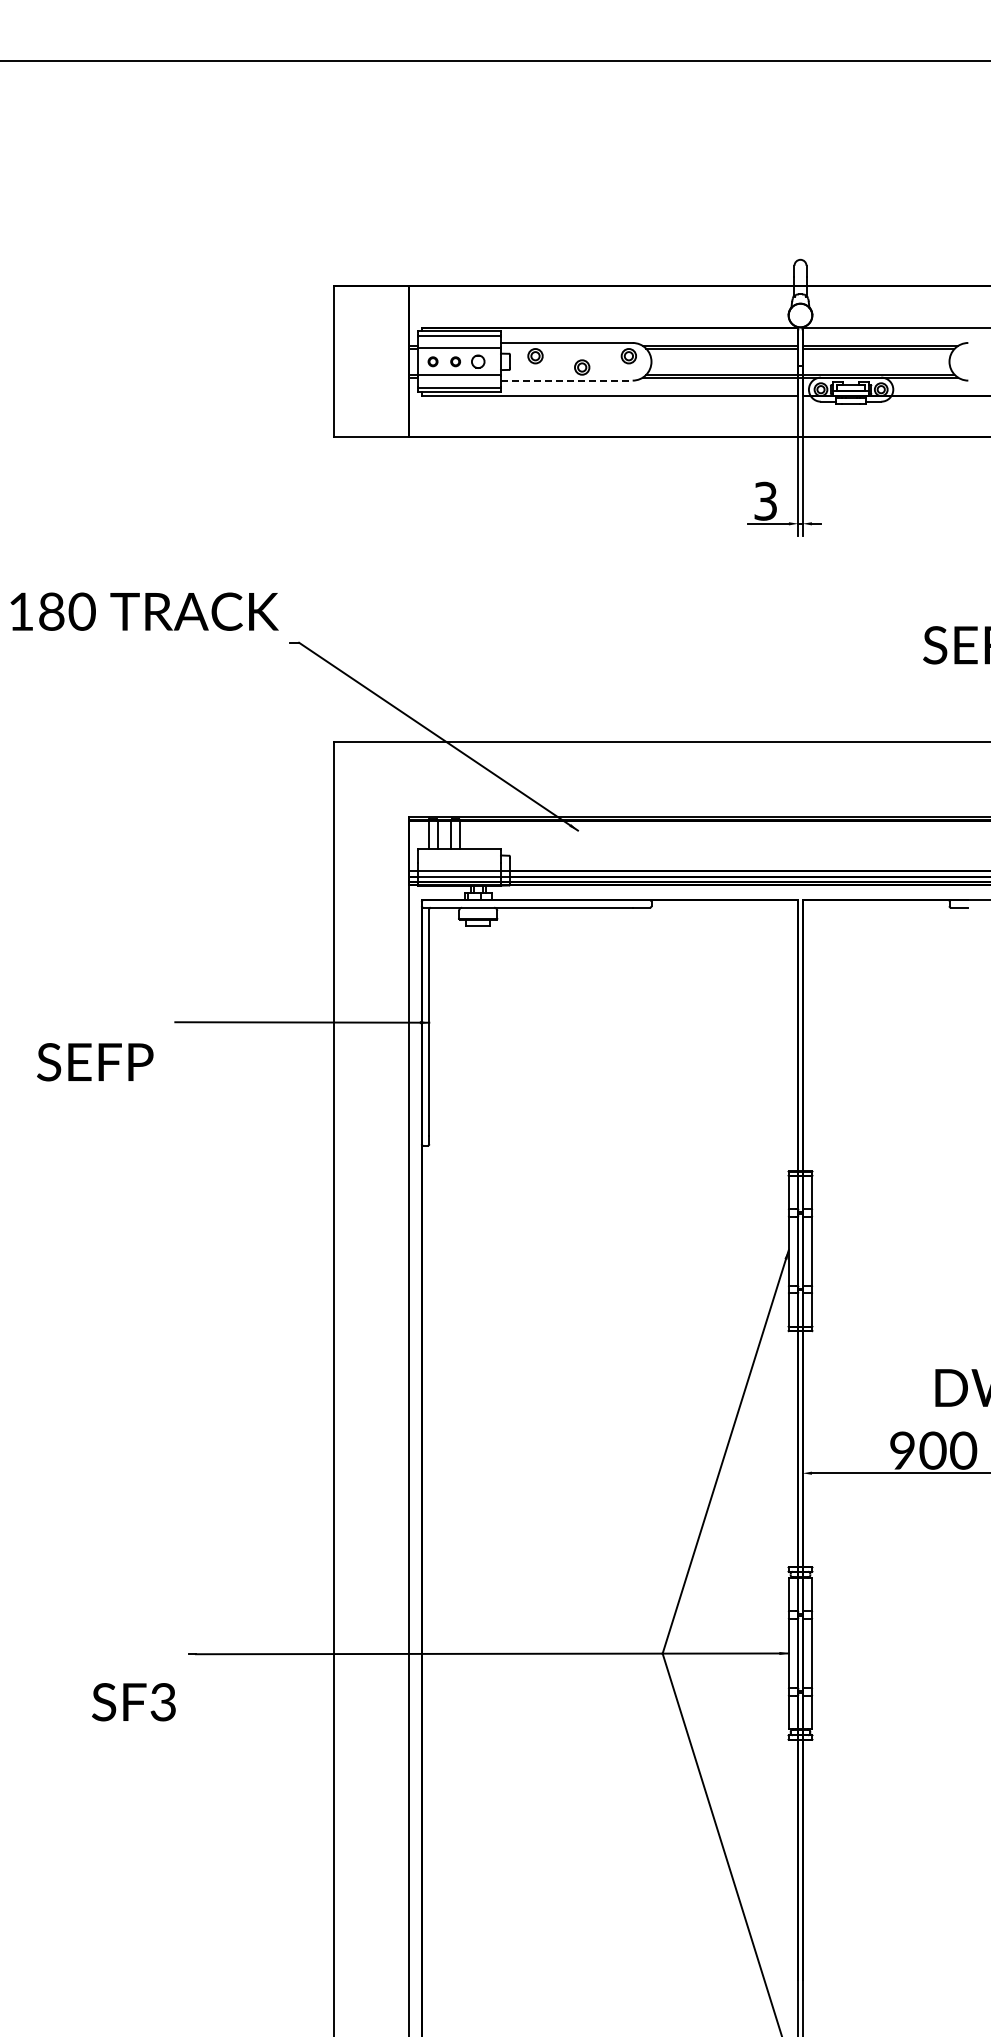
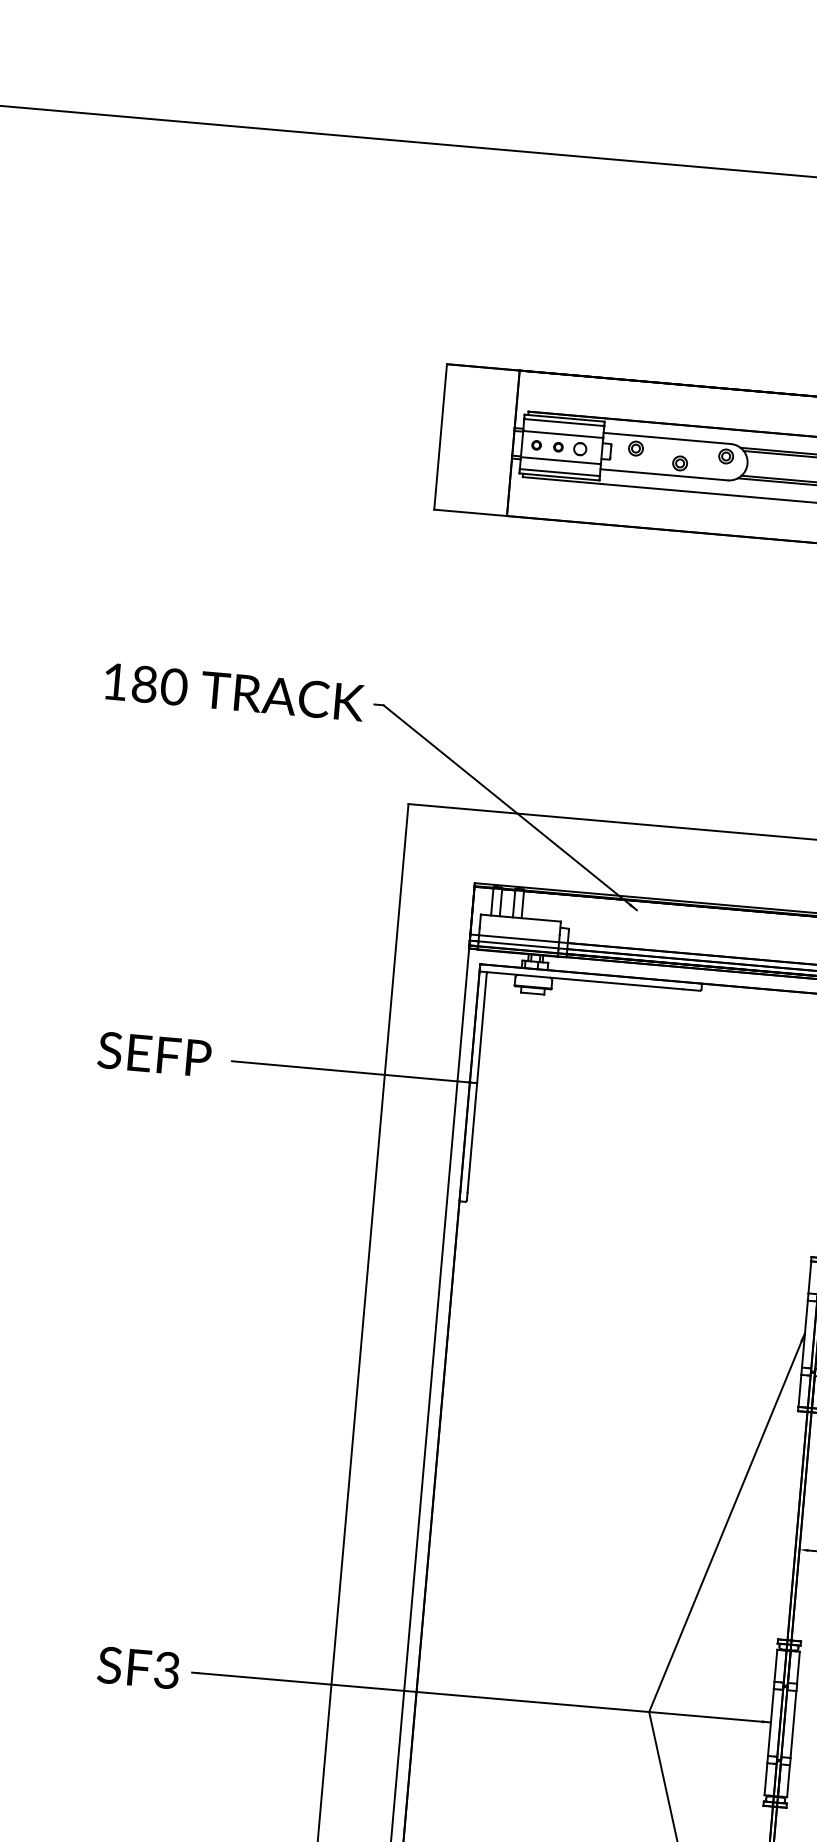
line: (566, 380) -> (663, 474), dashed -> solid
text: (144, 611) -> (234, 691), moved
text: (95, 1062) -> (154, 1054), moved
text: (133, 1702) -> (138, 1668), moved

